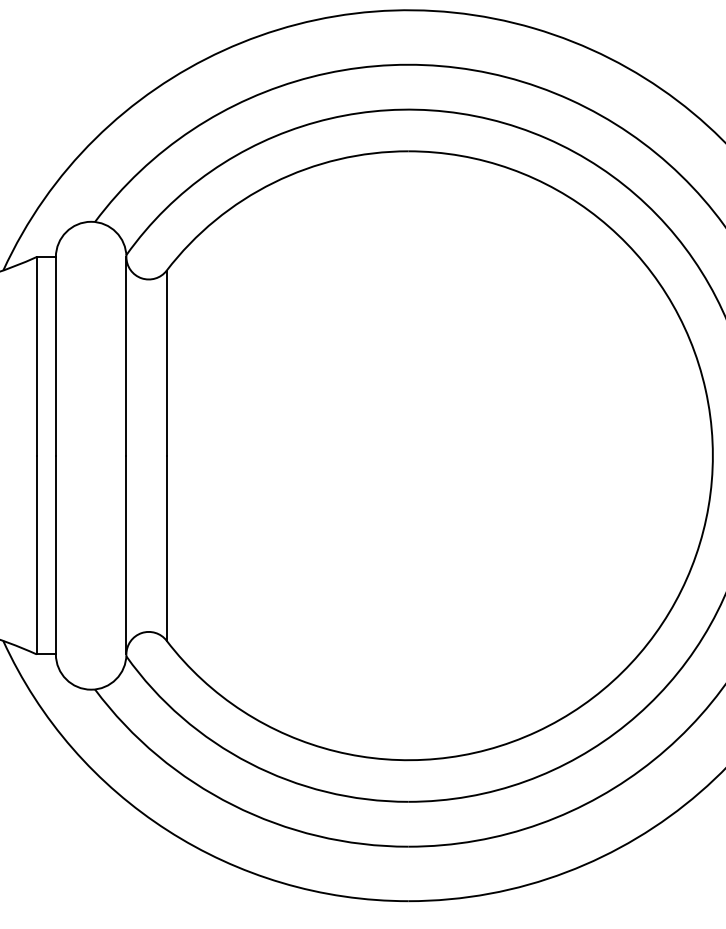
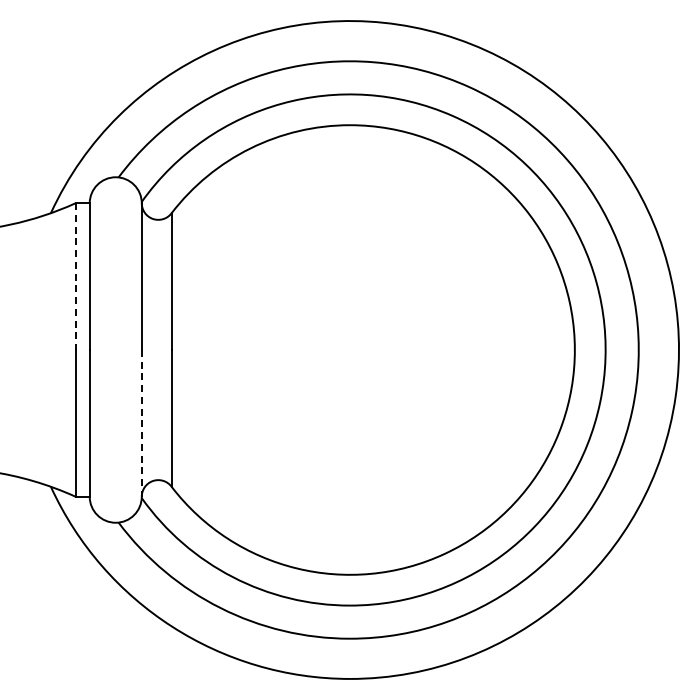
line: (36, 357) -> (75, 277), solid -> dashed
line: (126, 555) -> (141, 423), solid -> dashed

